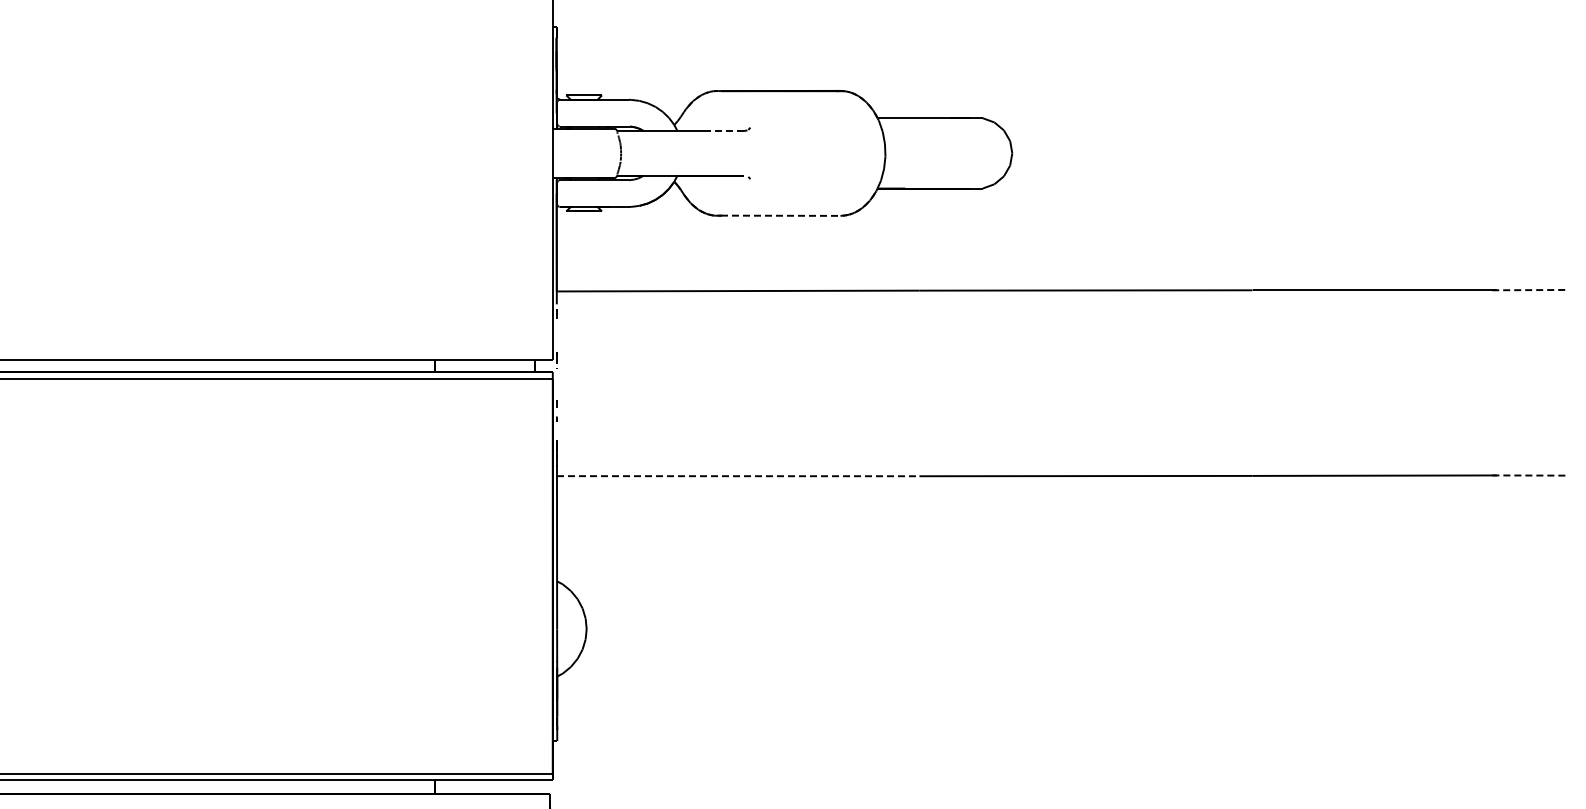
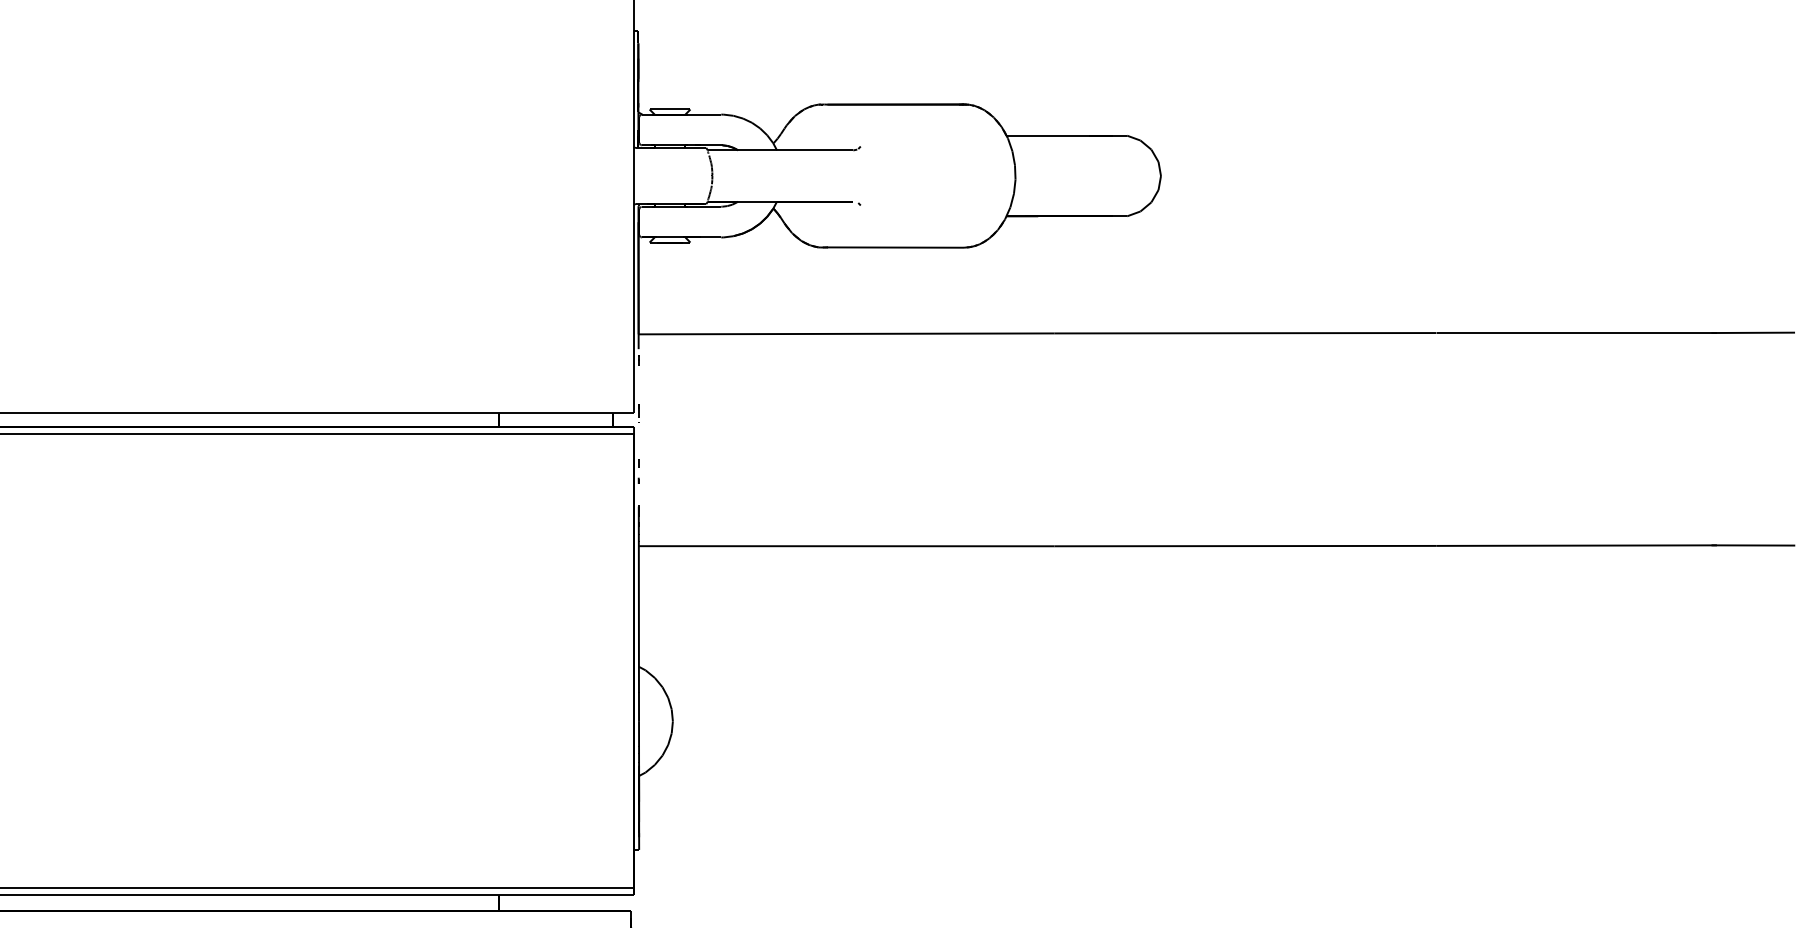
line: (724, 131) -> (830, 150), dashed -> solid
line: (780, 215) -> (895, 247), dashed -> solid
line: (1528, 290) -> (1752, 333), dashed -> solid
line: (1528, 475) -> (1752, 545), dashed -> solid
line: (738, 476) -> (846, 546), dashed -> solid

